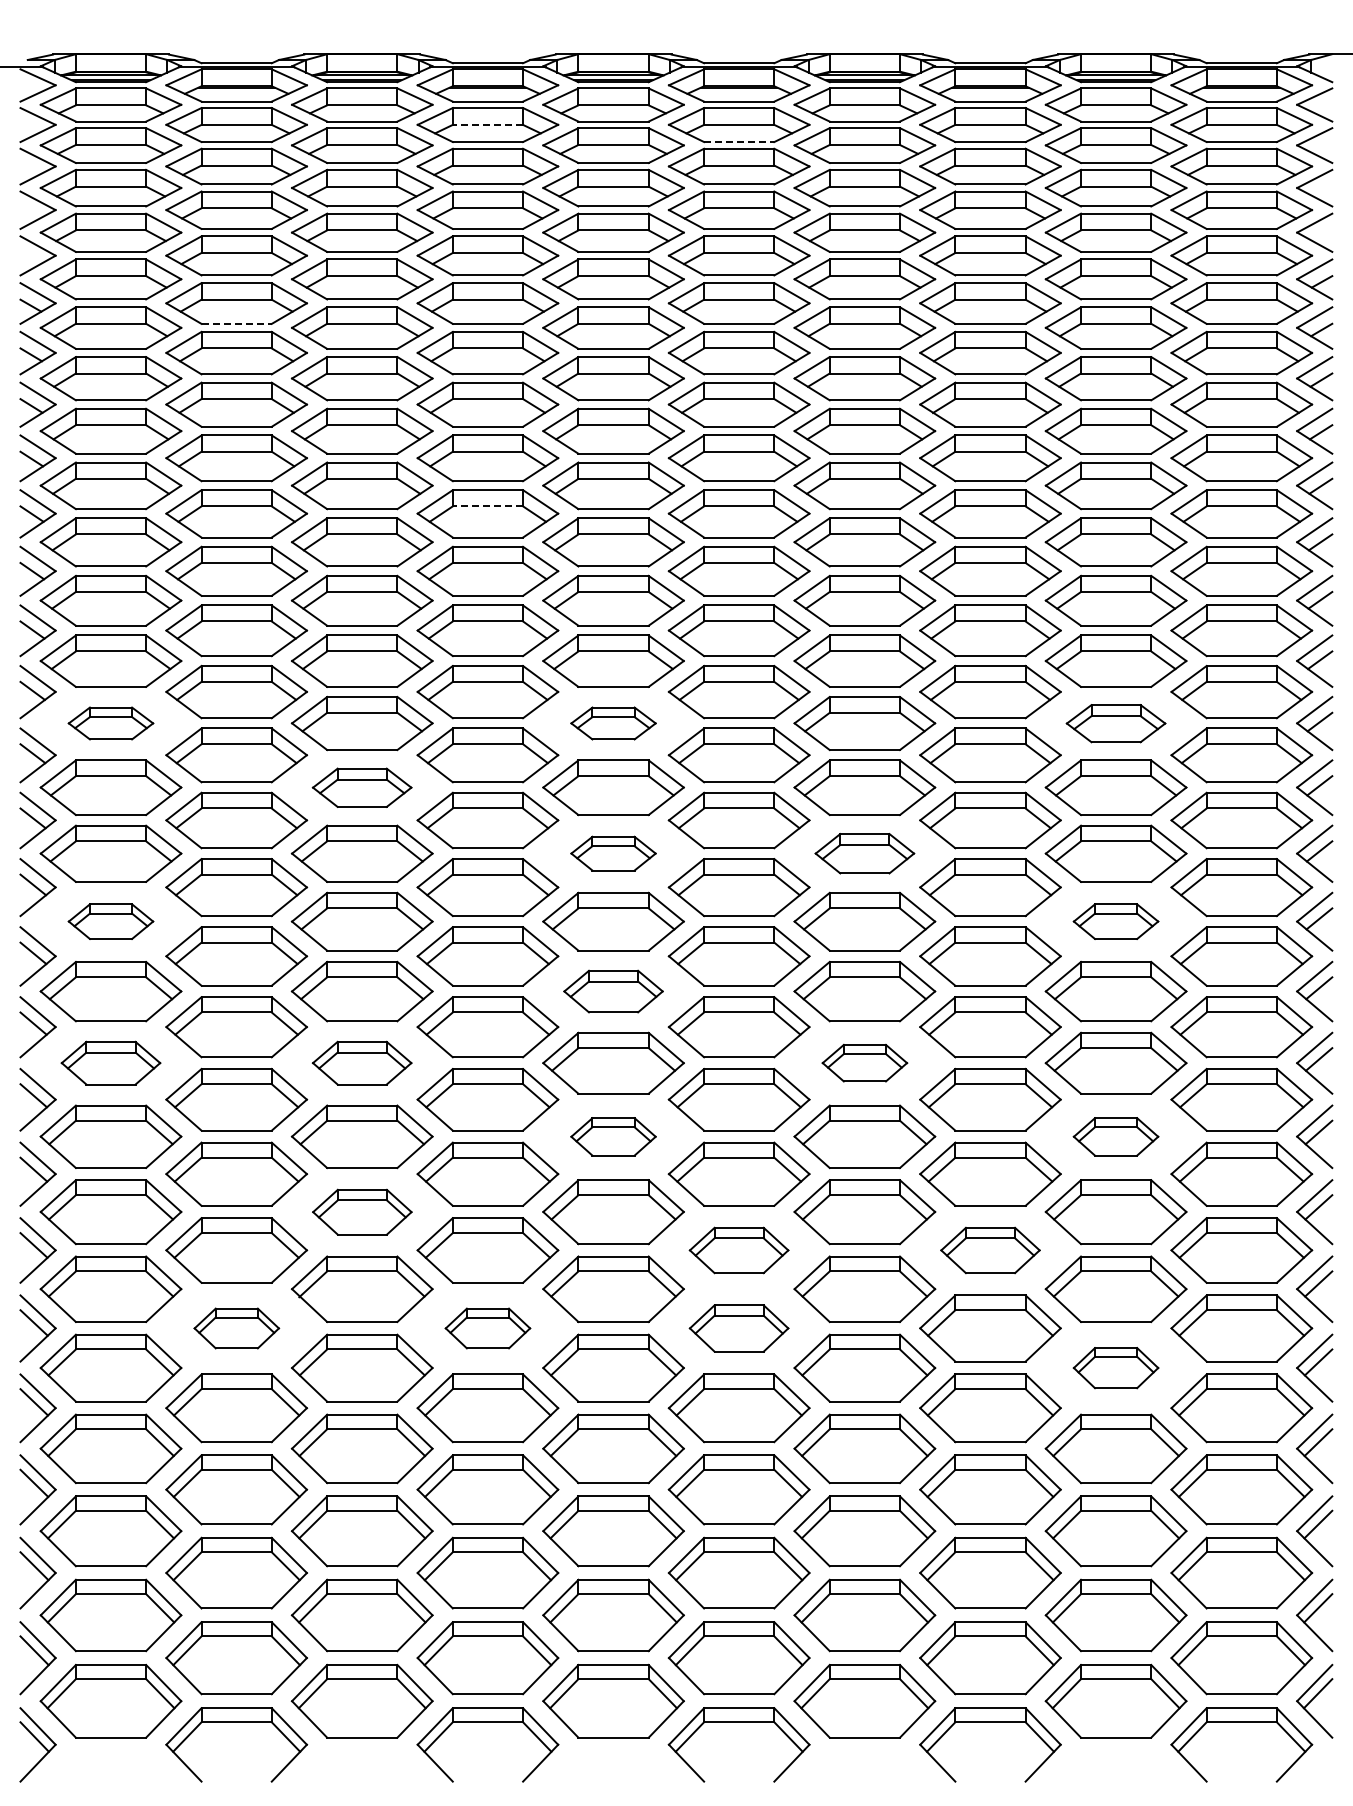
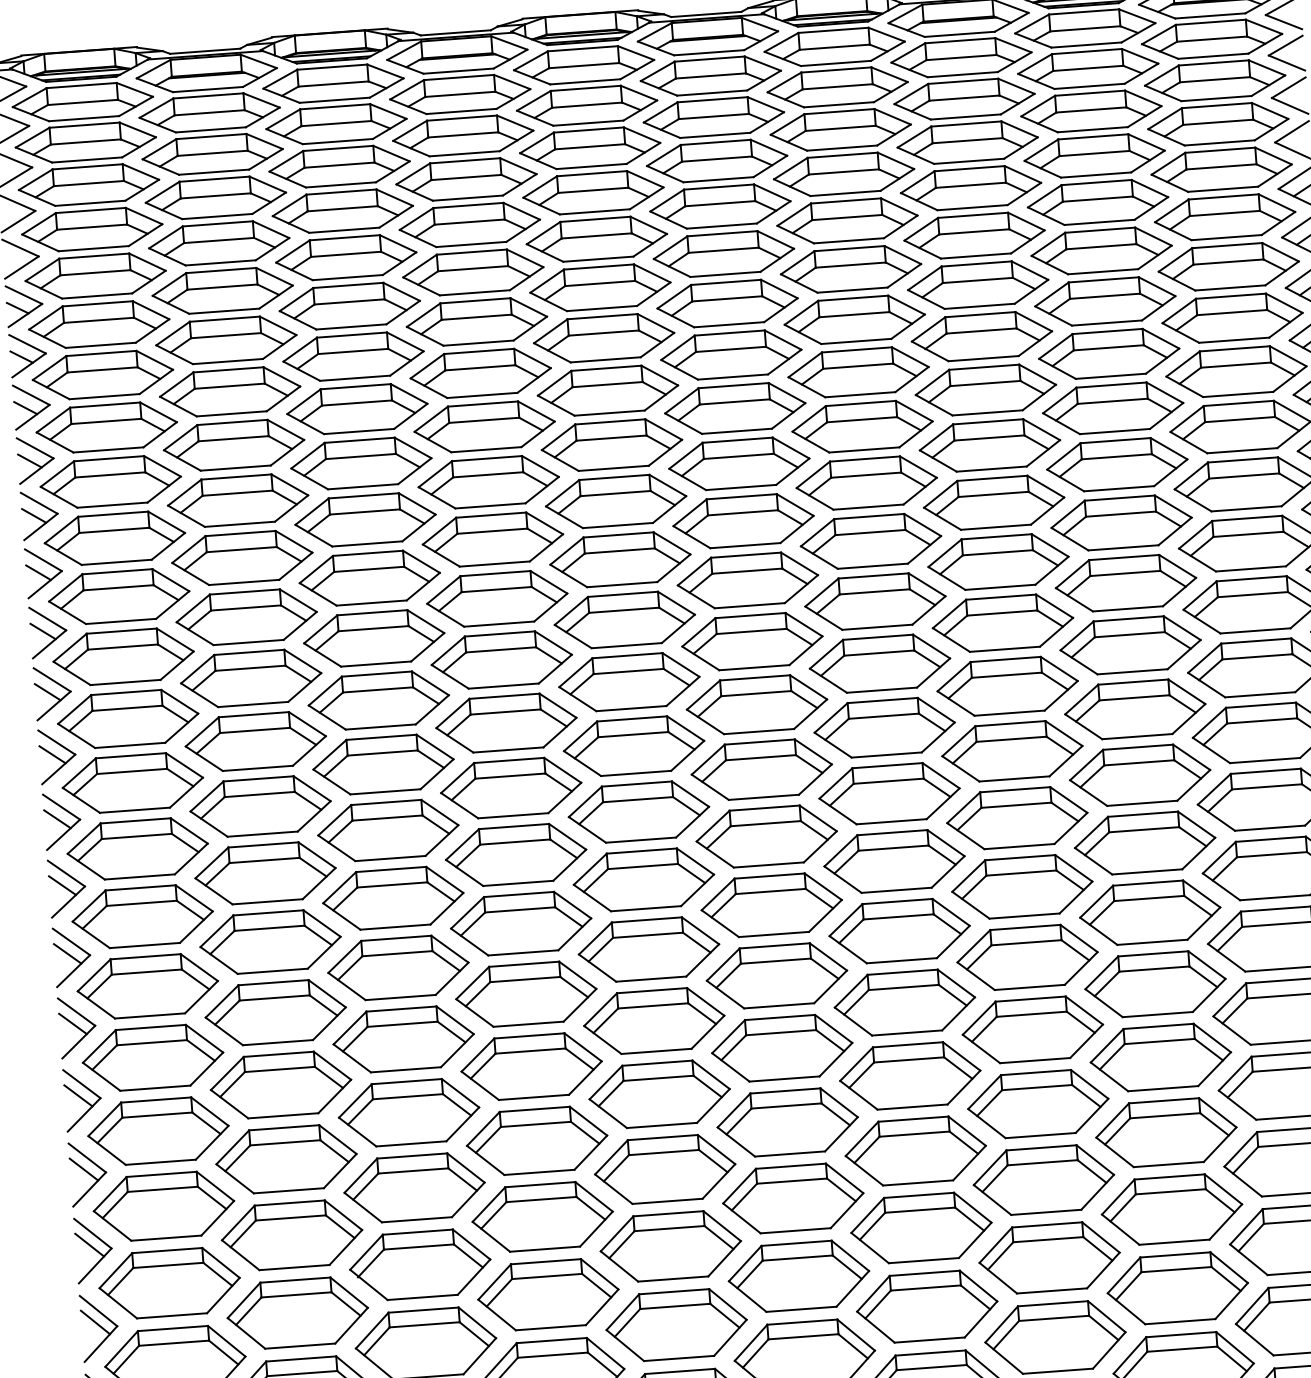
line: (487, 124) -> (459, 93), dashed -> solid
line: (739, 142) -> (712, 93), dashed -> solid
line: (237, 323) -> (225, 310), dashed -> solid
line: (487, 506) -> (487, 474), dashed -> solid
part: (110, 723) -> (127, 718), size x1.67
part: (613, 723) -> (629, 682), size x1.67
part: (1115, 723) -> (1129, 645), size x1.43
part: (361, 787) -> (382, 764), size x1.43
part: (613, 853) -> (638, 811), size x1.67
part: (864, 853) -> (889, 793), size x1.43
part: (110, 921) -> (142, 916), size x1.67
part: (1115, 921) -> (1144, 842), size x1.67
part: (613, 991) -> (648, 949), size x1.43
part: (110, 1062) -> (152, 1057), size x1.43
part: (361, 1062) -> (402, 1038), size x1.43
part: (864, 1062) -> (904, 1001), size x1.67
part: (613, 1136) -> (659, 1094), size x1.67
part: (1115, 1136) -> (1160, 1057), size x1.67
part: (362, 1212) -> (414, 1188), size x1.43
part: (738, 1250) -> (792, 1198), size x1.43
part: (990, 1250) -> (1043, 1180), size x1.43
part: (236, 1328) -> (297, 1313), size x1.67
part: (487, 1328) -> (547, 1294), size x1.67
part: (738, 1328) -> (798, 1276), size x1.43
part: (1115, 1367) -> (1177, 1287), size x1.67

